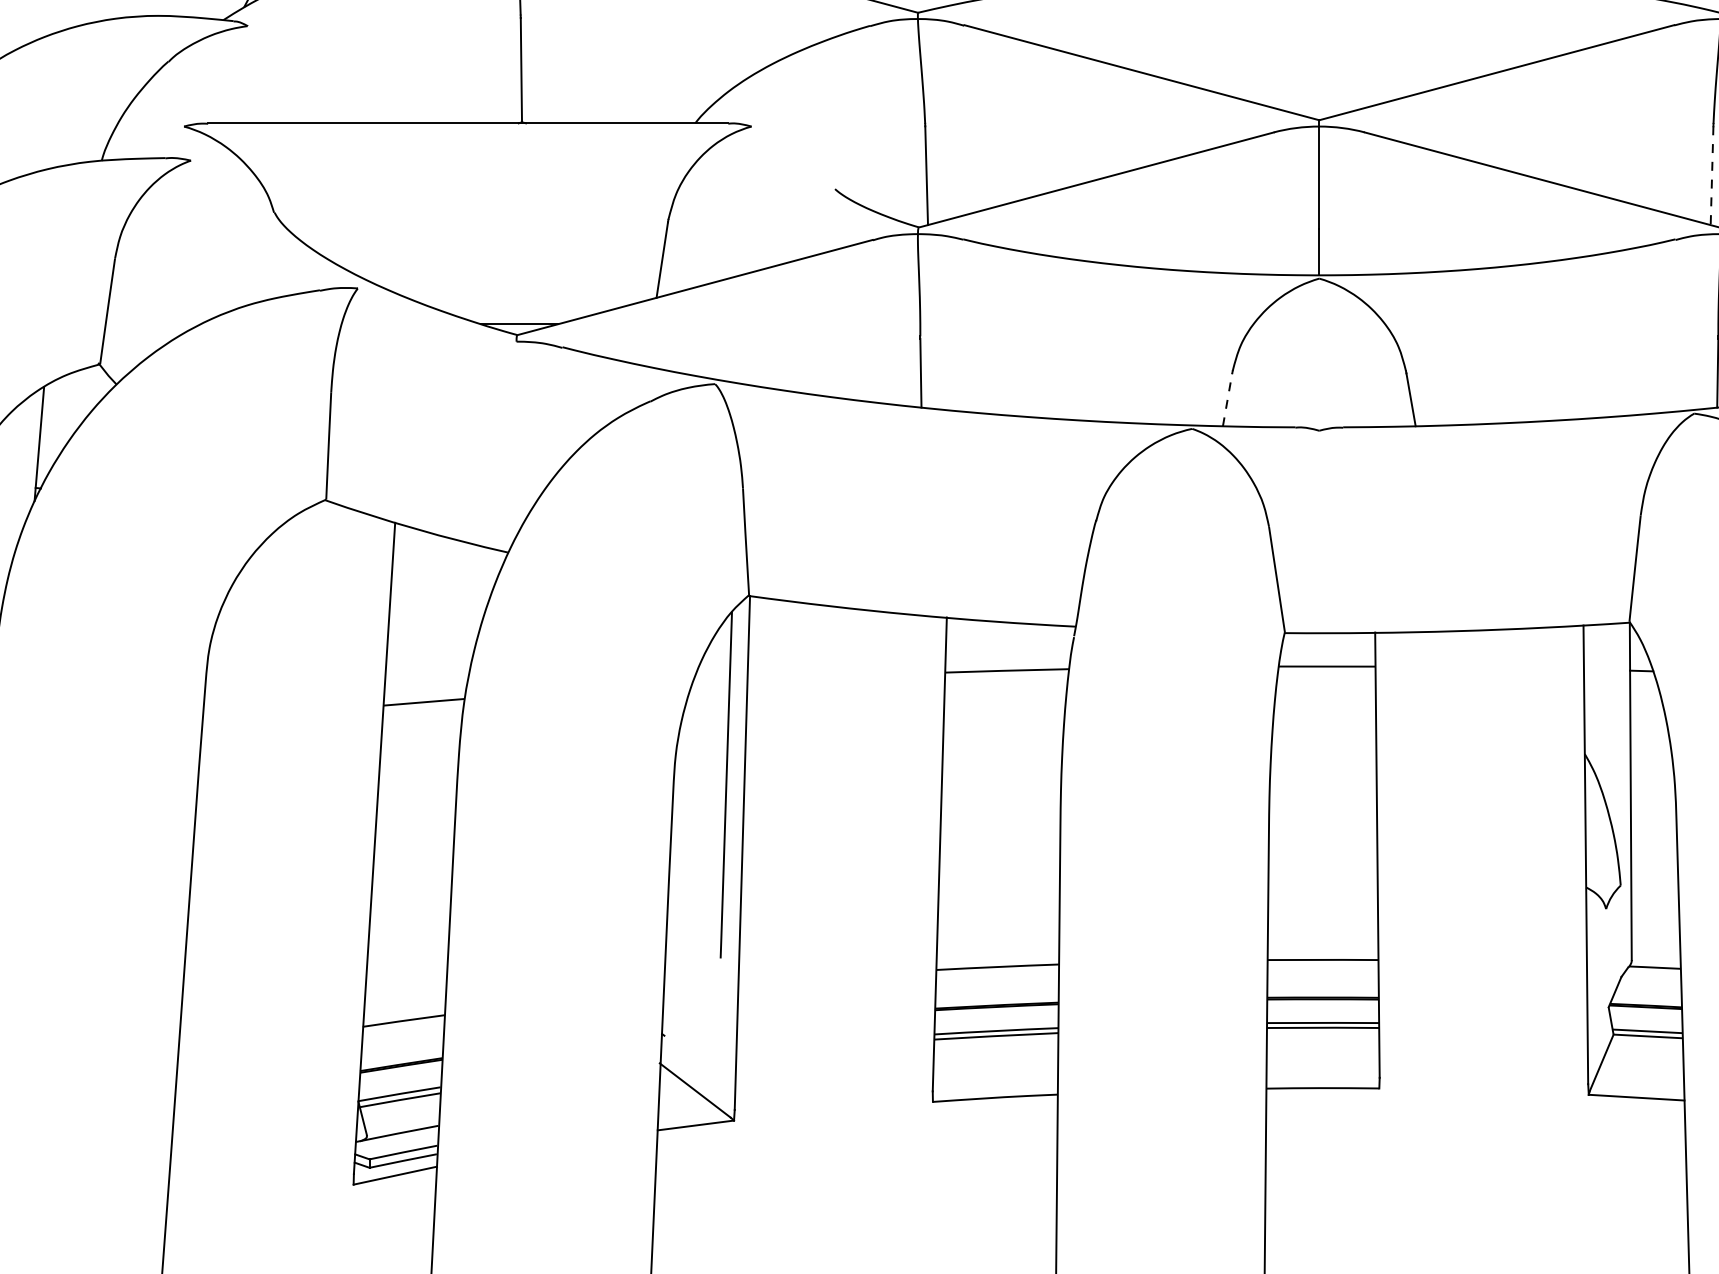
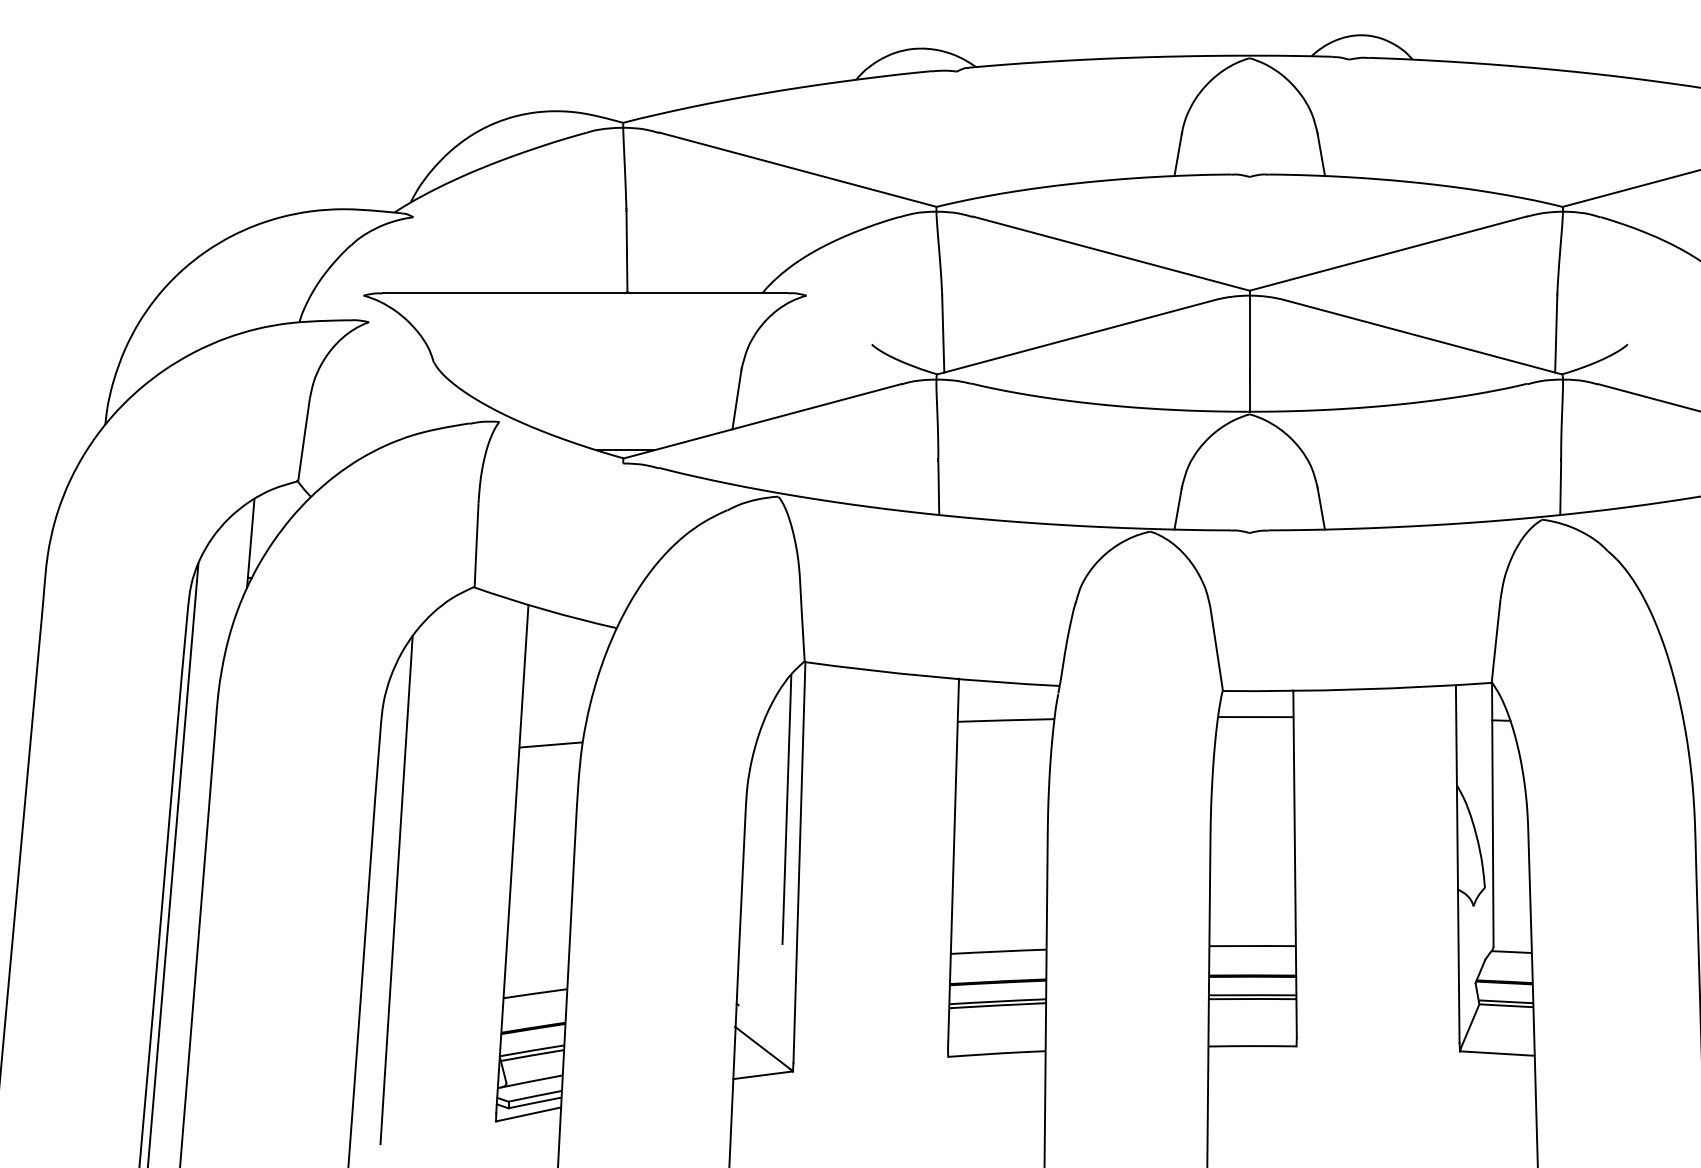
line: (1712, 176) -> (1556, 334), dashed -> solid
line: (1228, 399) -> (1178, 508), dashed -> solid
line: (226, 888) -> (396, 890), added

